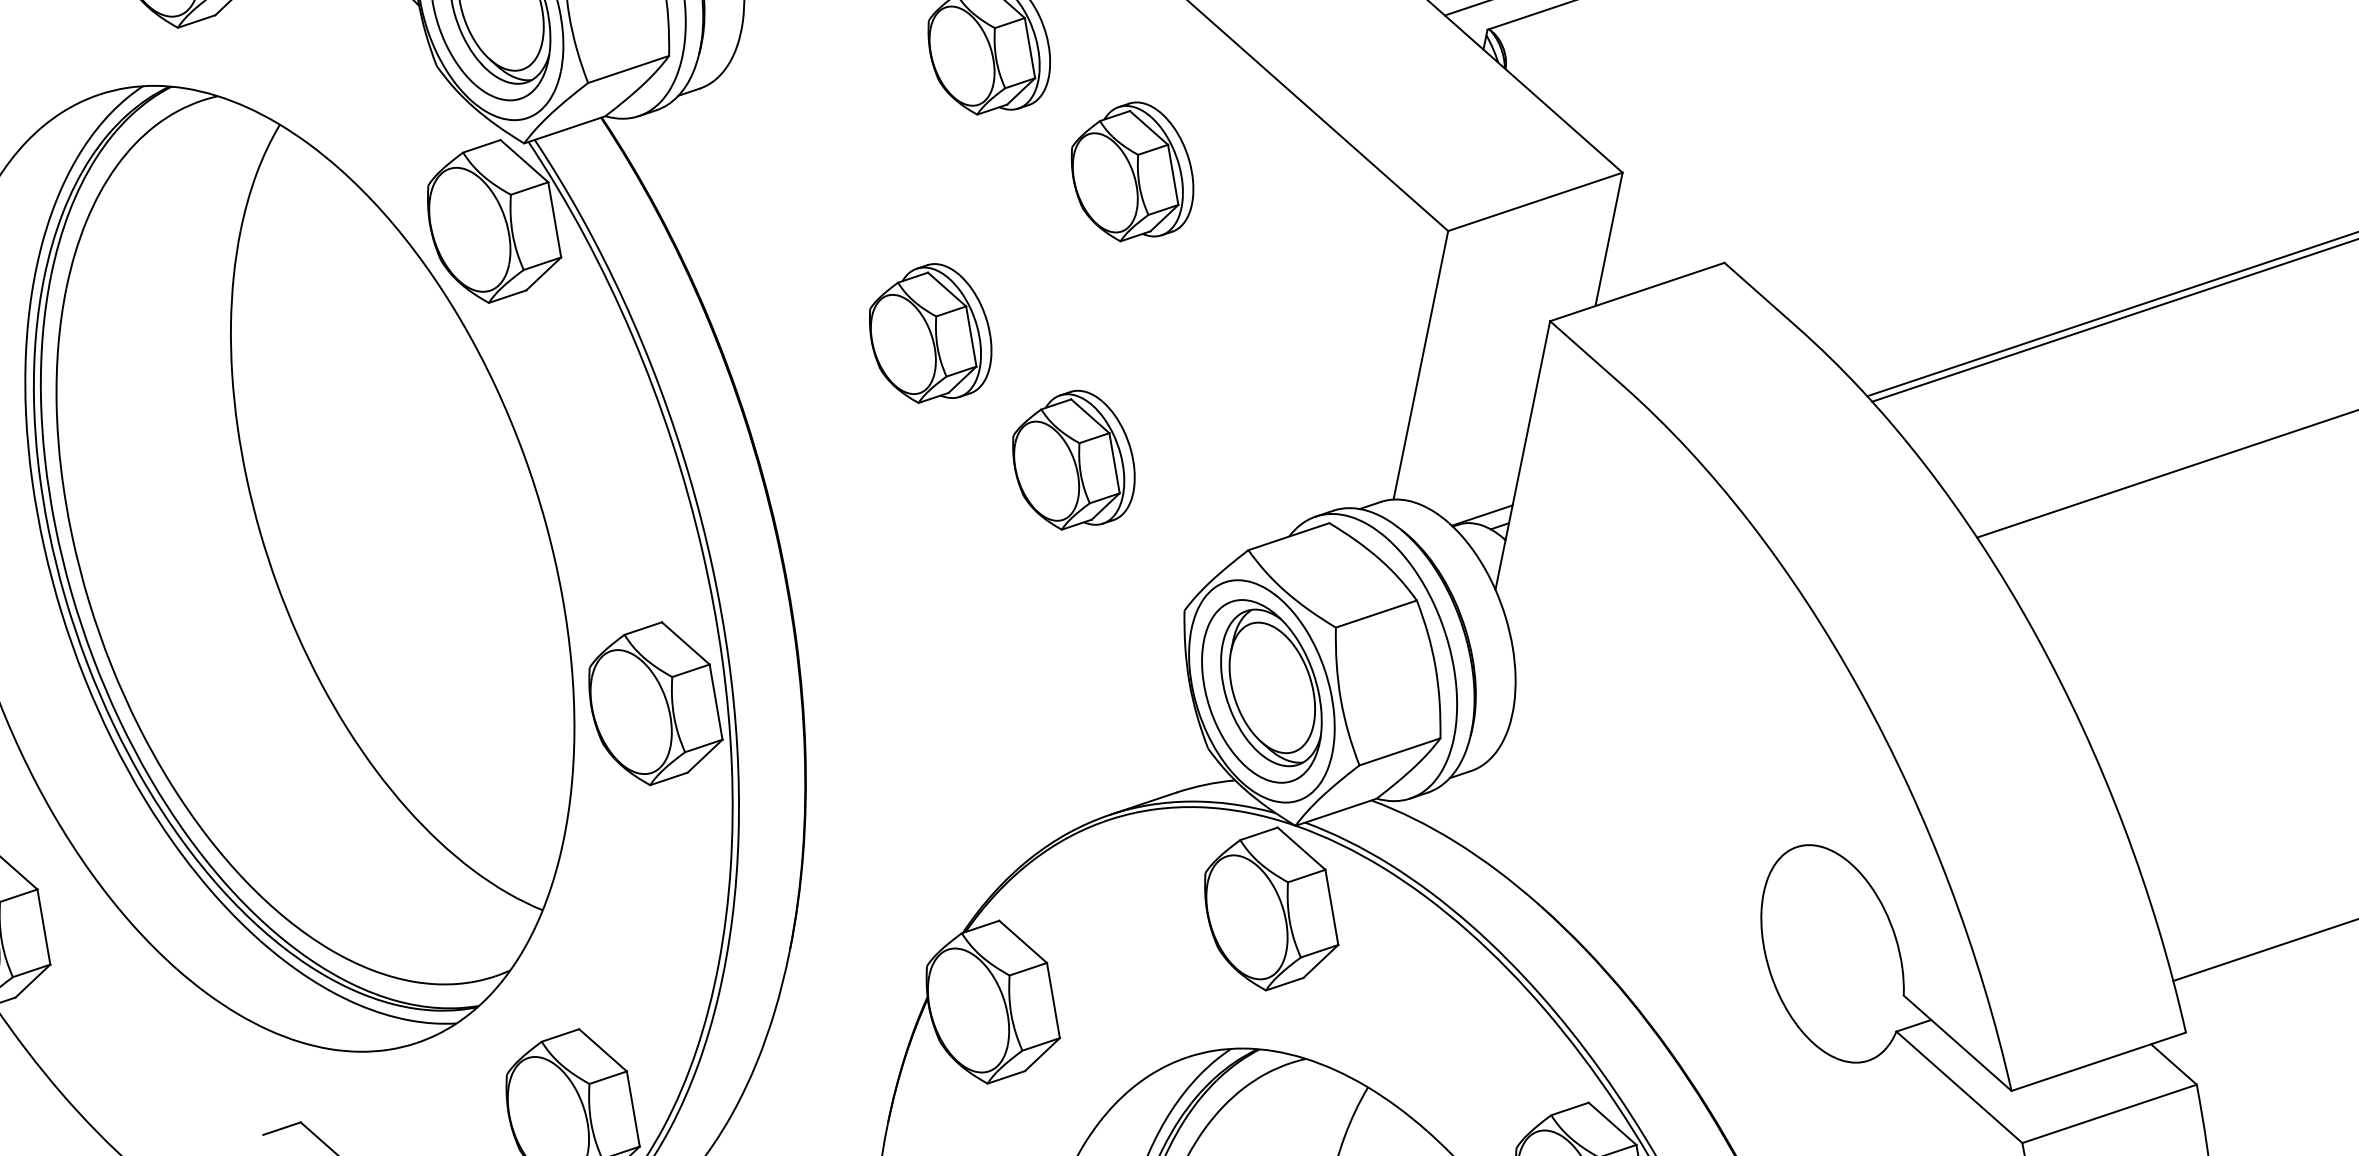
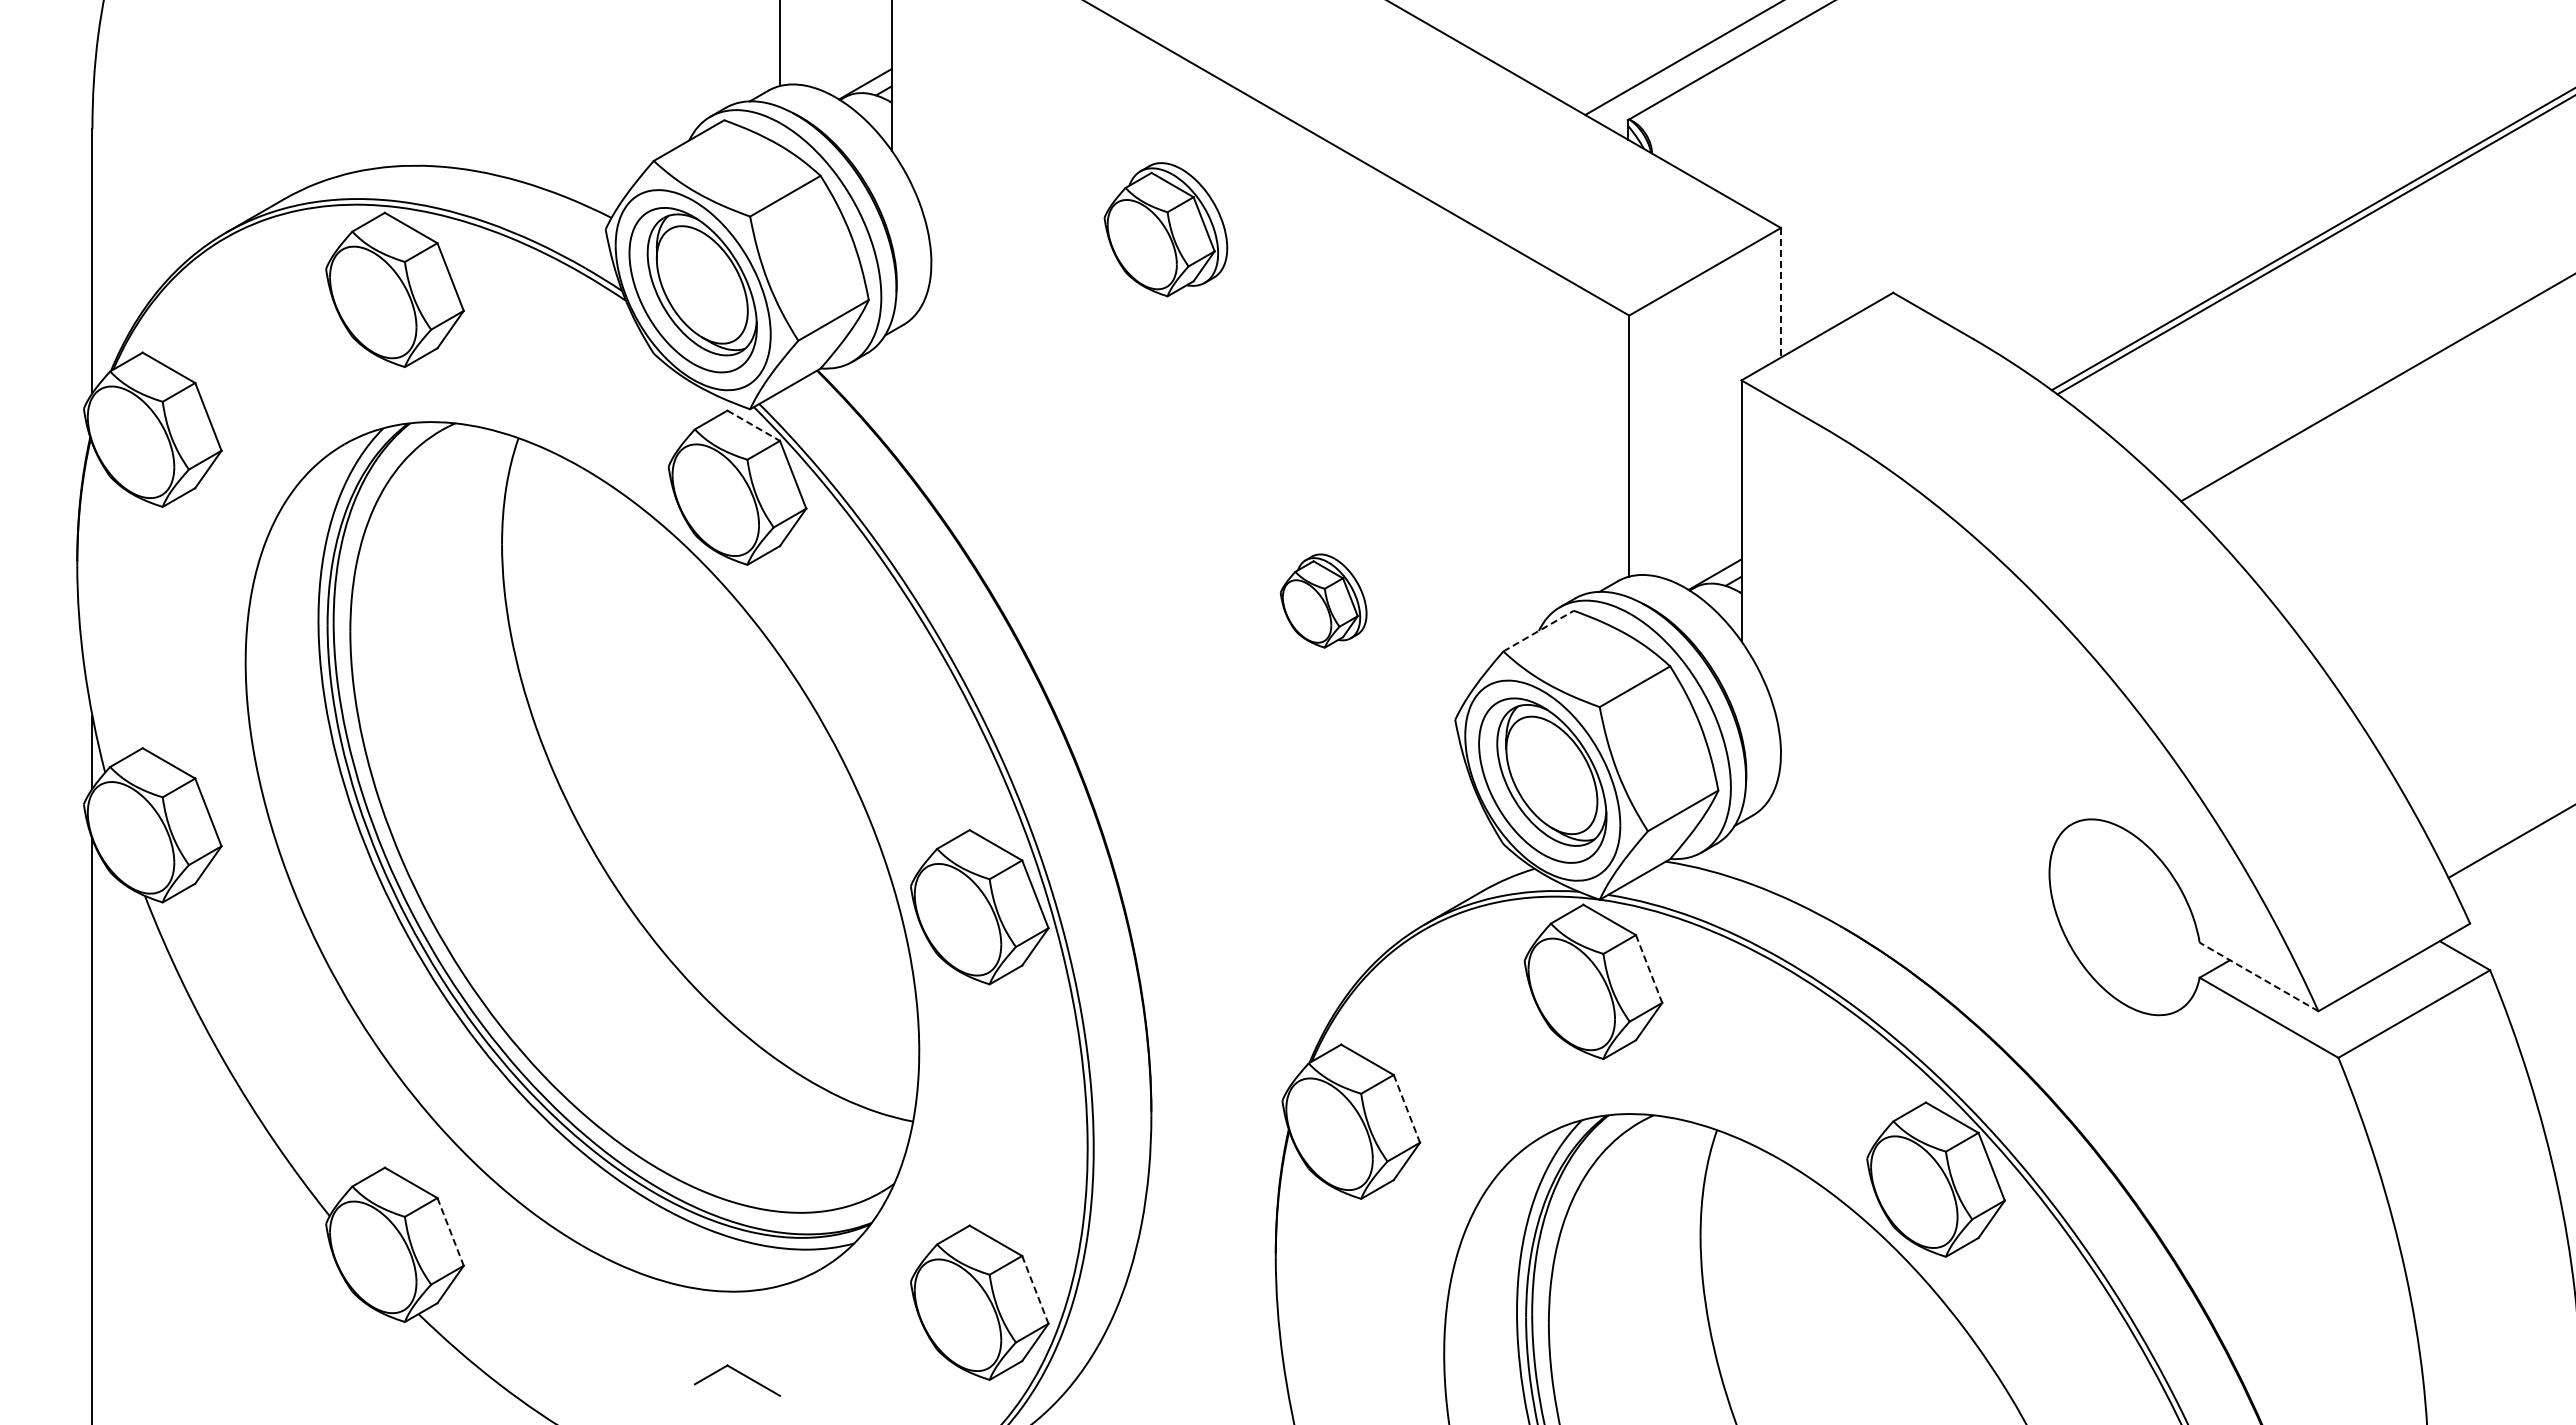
line: (525, 162) -> (754, 426), solid -> dashed
part: (1132, 172) -> (1323, 320), removed
line: (1608, 238) -> (1780, 292), solid -> dashed
part: (930, 333) -> (1165, 509), removed
part: (1074, 460) -> (1323, 600), size x0.7
line: (1288, 537) -> (1538, 631), solid -> dashed
line: (1332, 907) -> (1649, 969), solid -> dashed
line: (43, 927) -> (450, 1232), solid -> dashed
line: (1053, 1001) -> (1407, 1109), solid -> dashed
line: (1958, 1042) -> (2259, 976), solid -> dashed
line: (633, 1109) -> (1035, 1290), solid -> dashed

